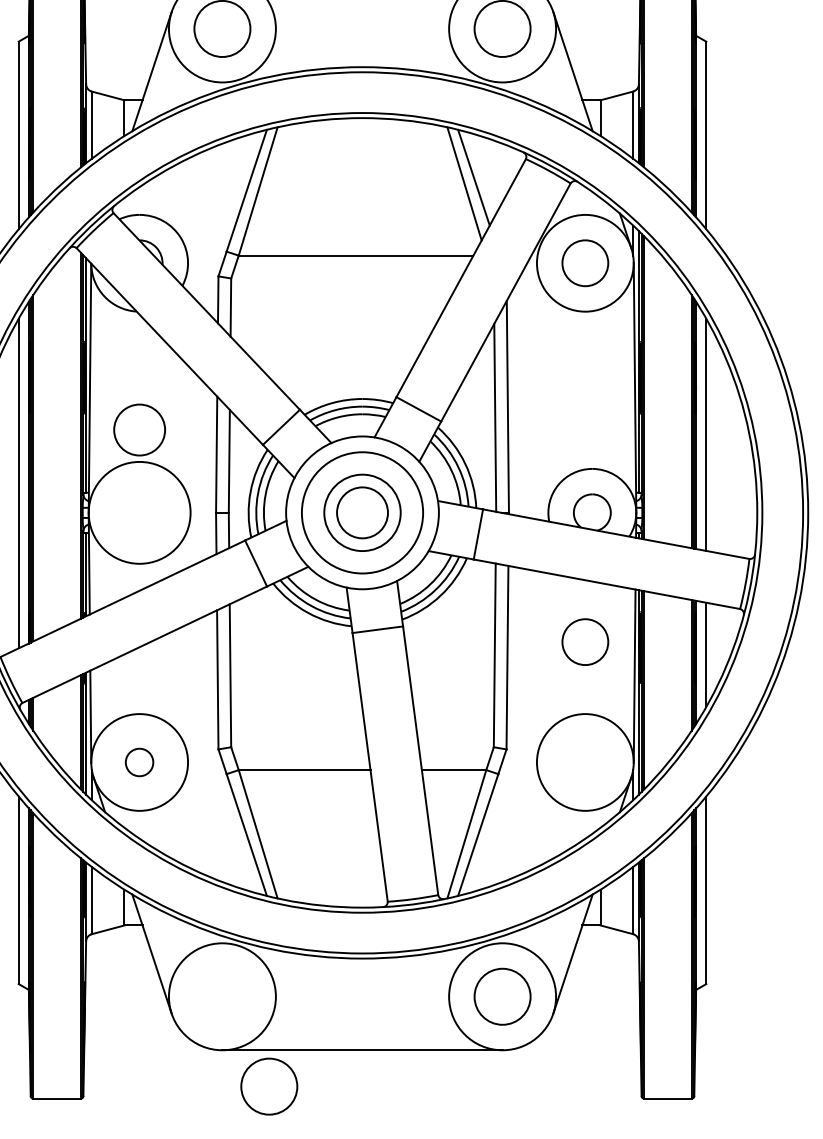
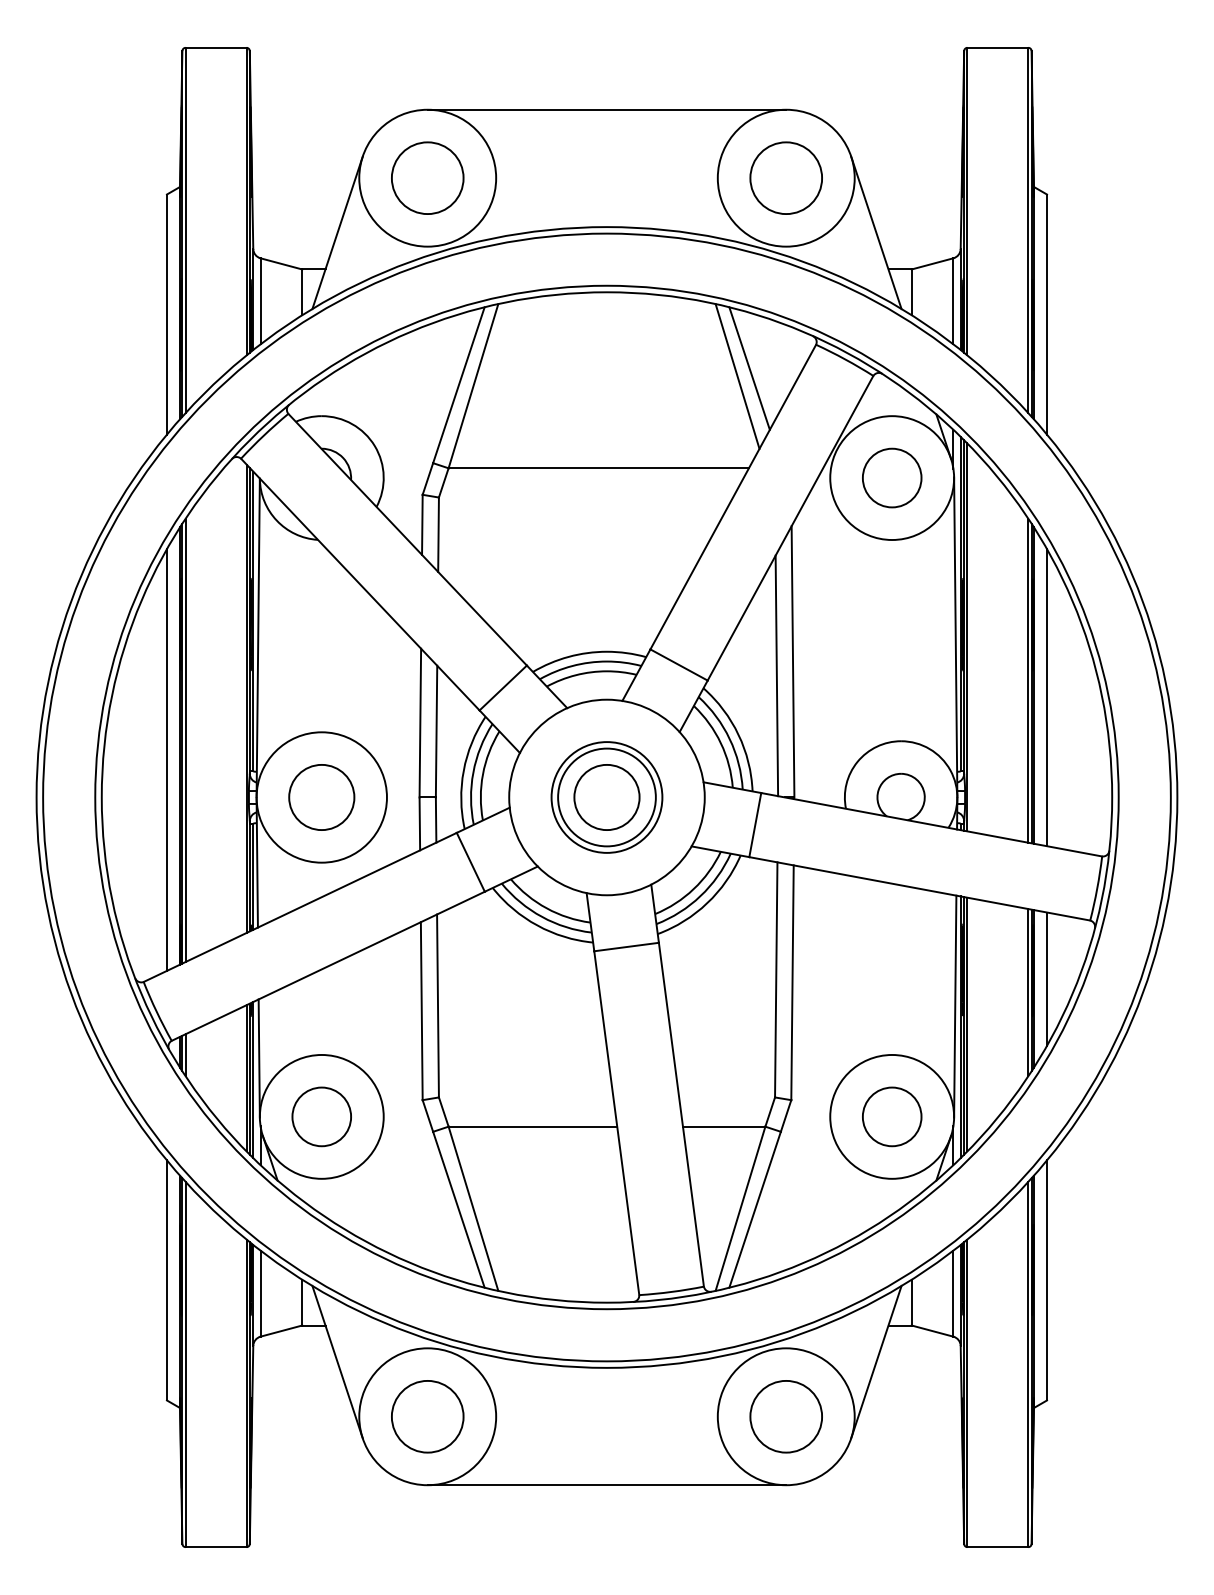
circle: (139, 430) -> (321, 797), moved
circle: (362, 512) -> (606, 797), size x0.71
circle: (585, 641) -> (892, 1116), moved
circle: (139, 762) -> (321, 1116), size x1.67
circle: (269, 1086) -> (427, 1416), moved

